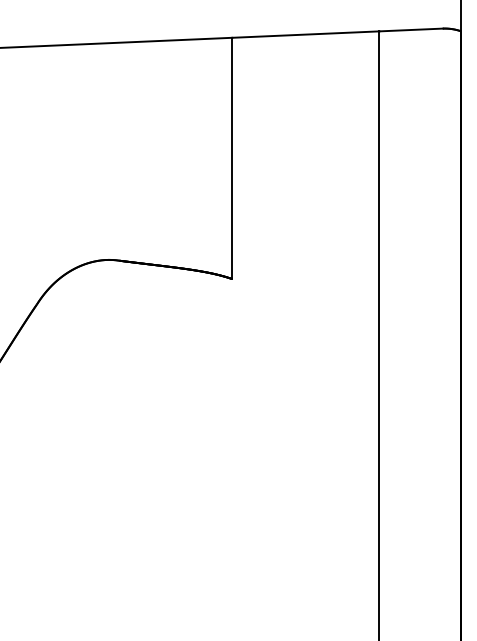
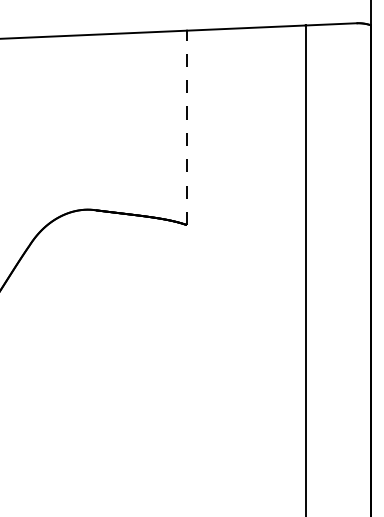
line: (232, 158) -> (187, 127), solid -> dashed

